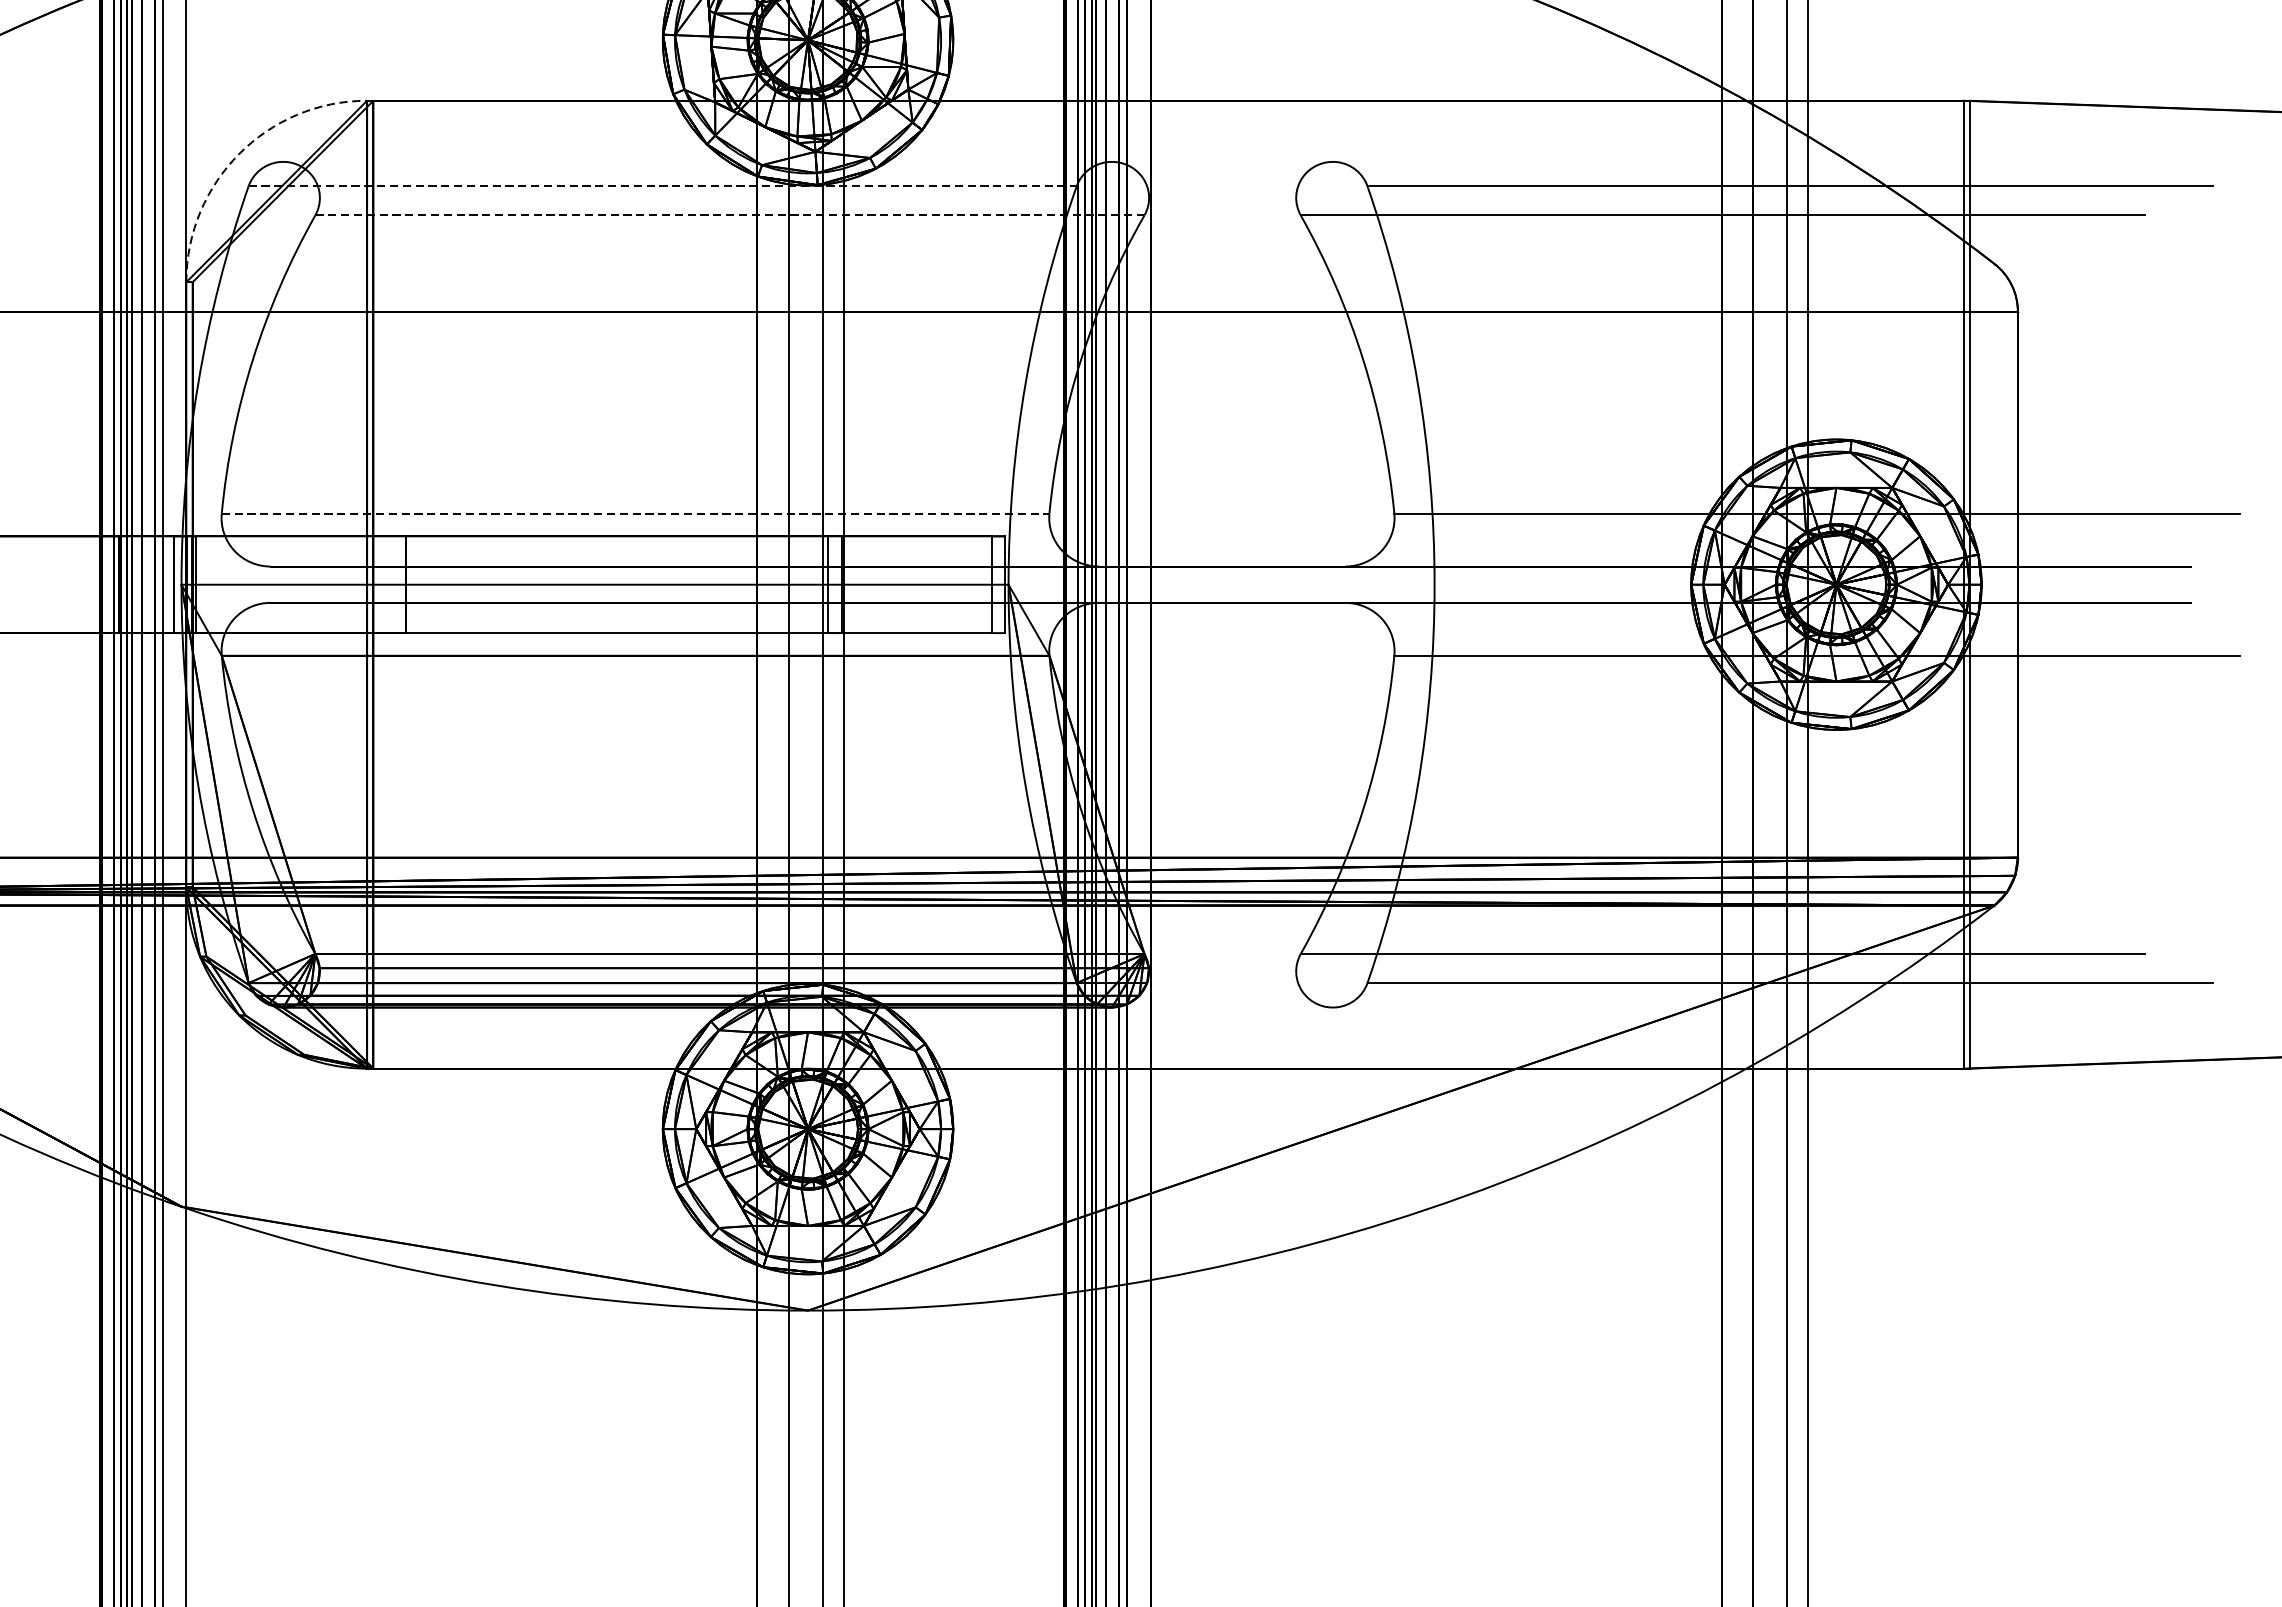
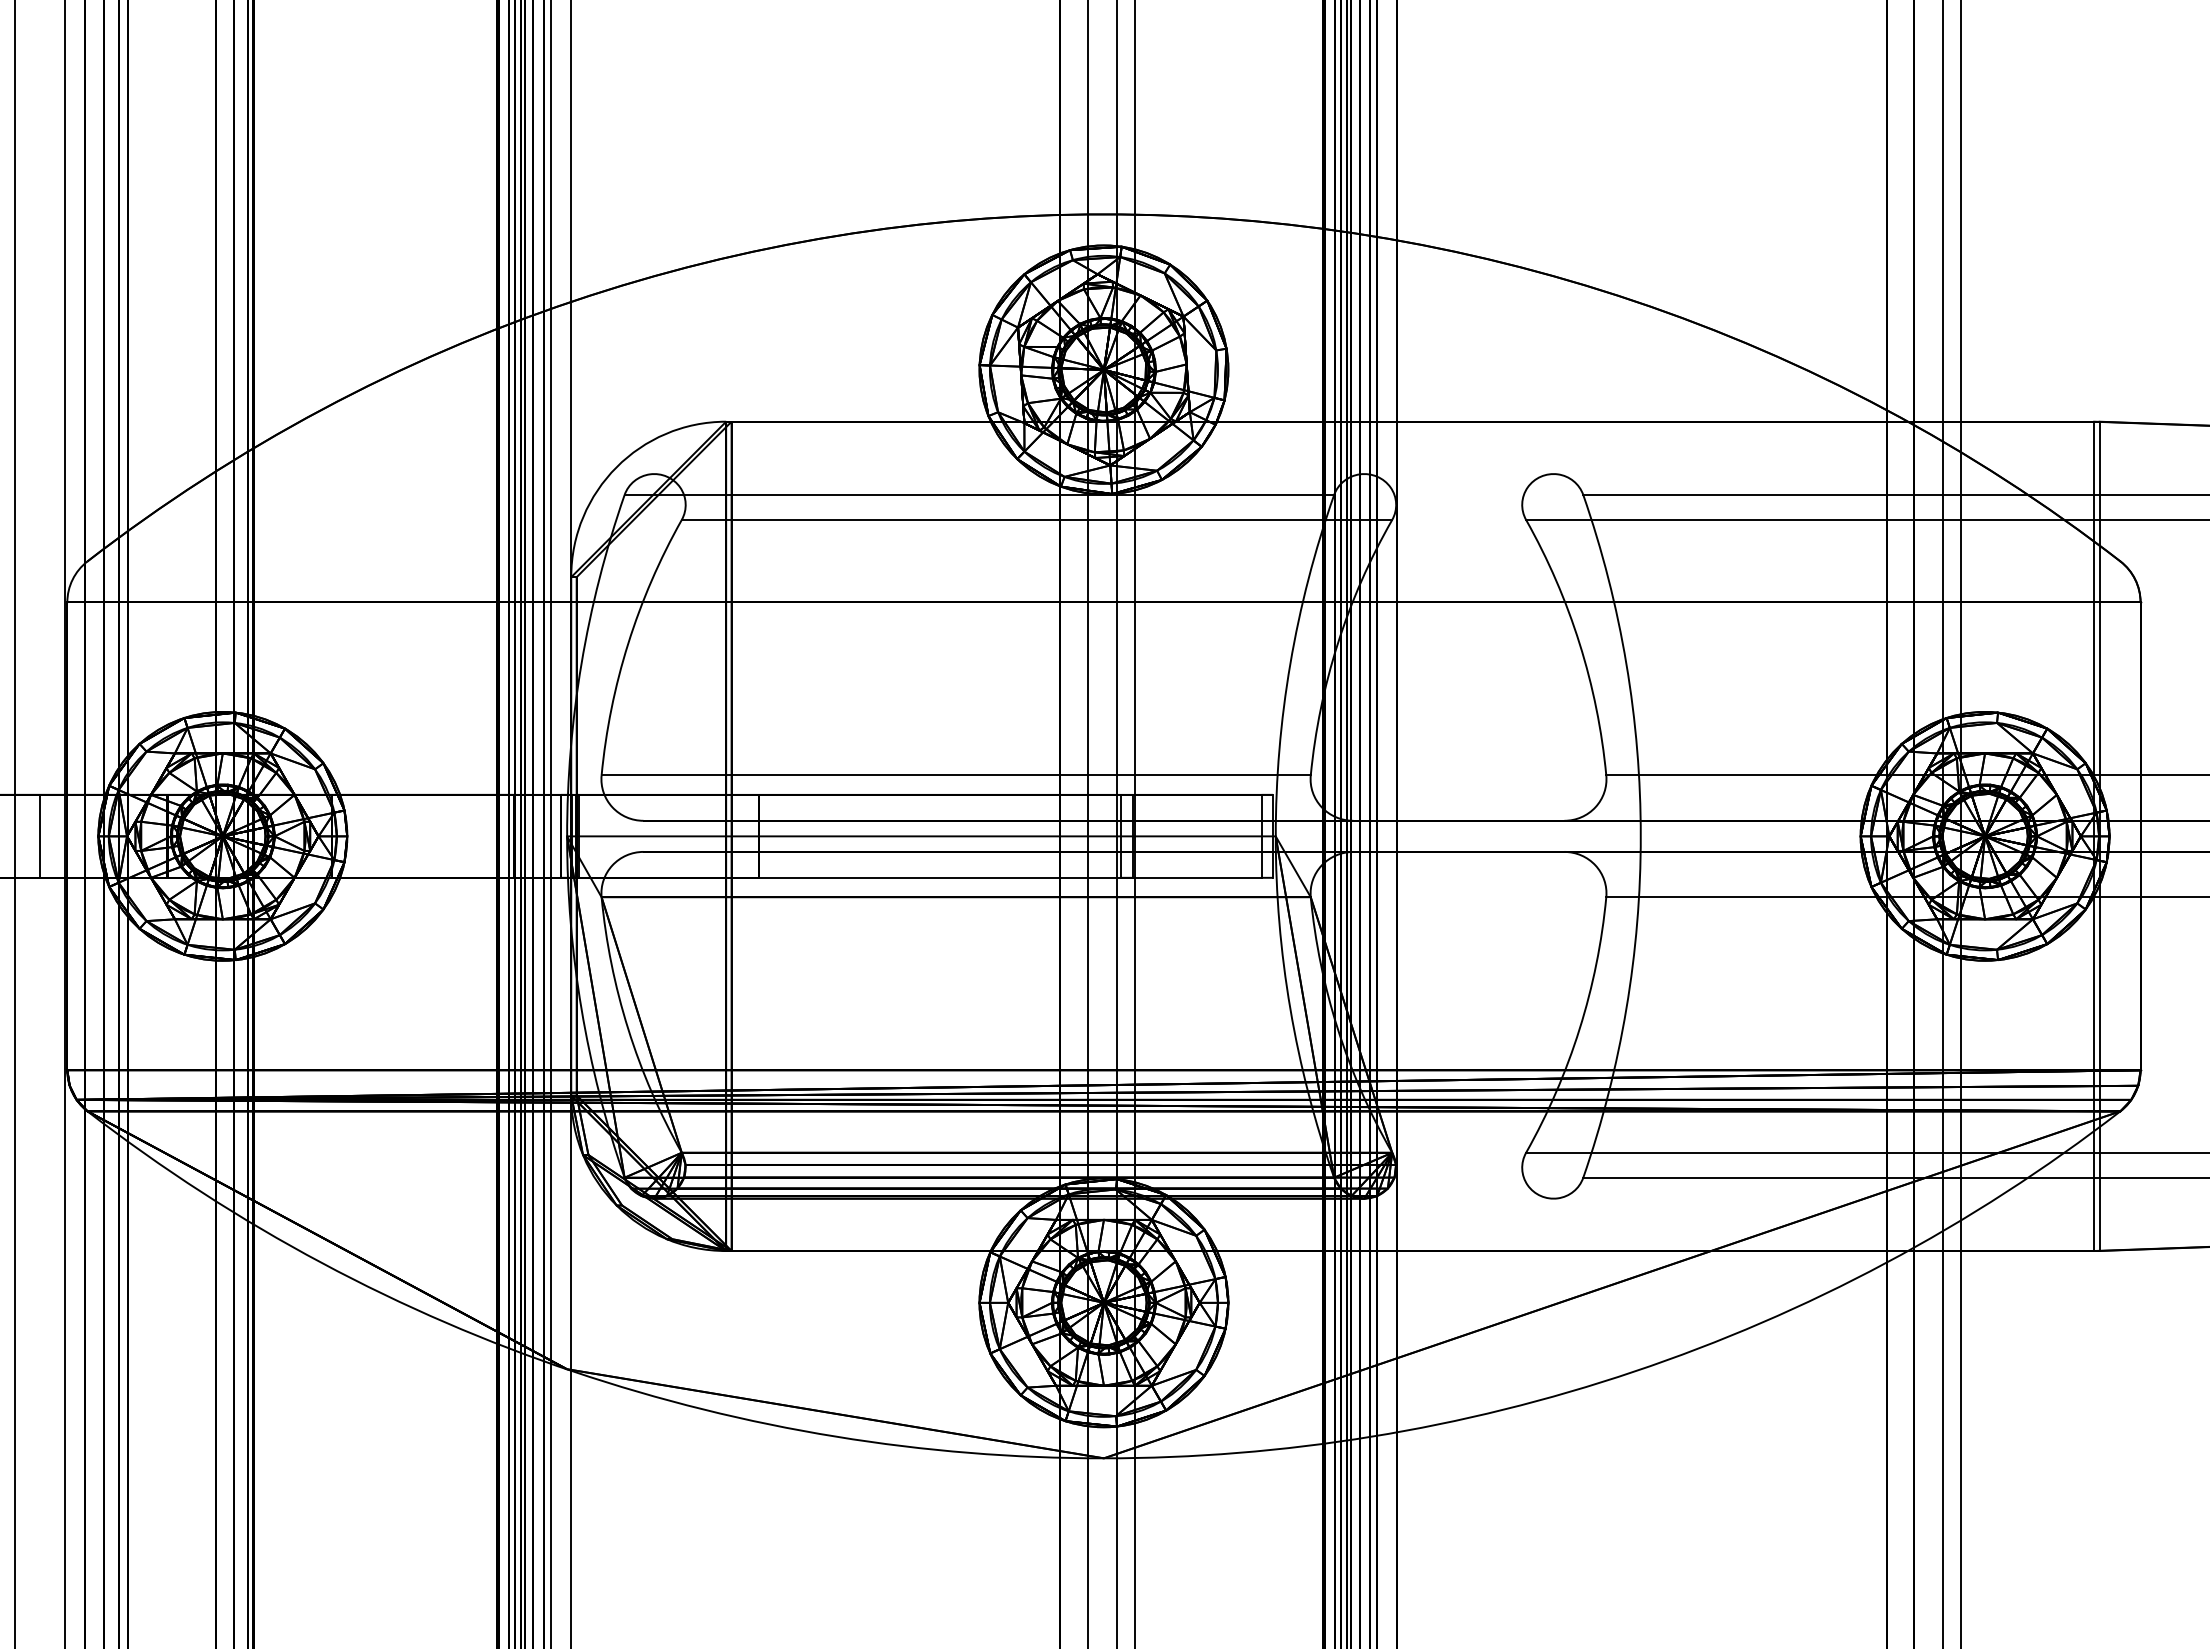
arc: (239, 154) -> (616, 467), dashed -> solid
line: (662, 186) -> (979, 495), dashed -> solid
line: (730, 214) -> (1037, 519), dashed -> solid
line: (635, 513) -> (956, 775), dashed -> solid

